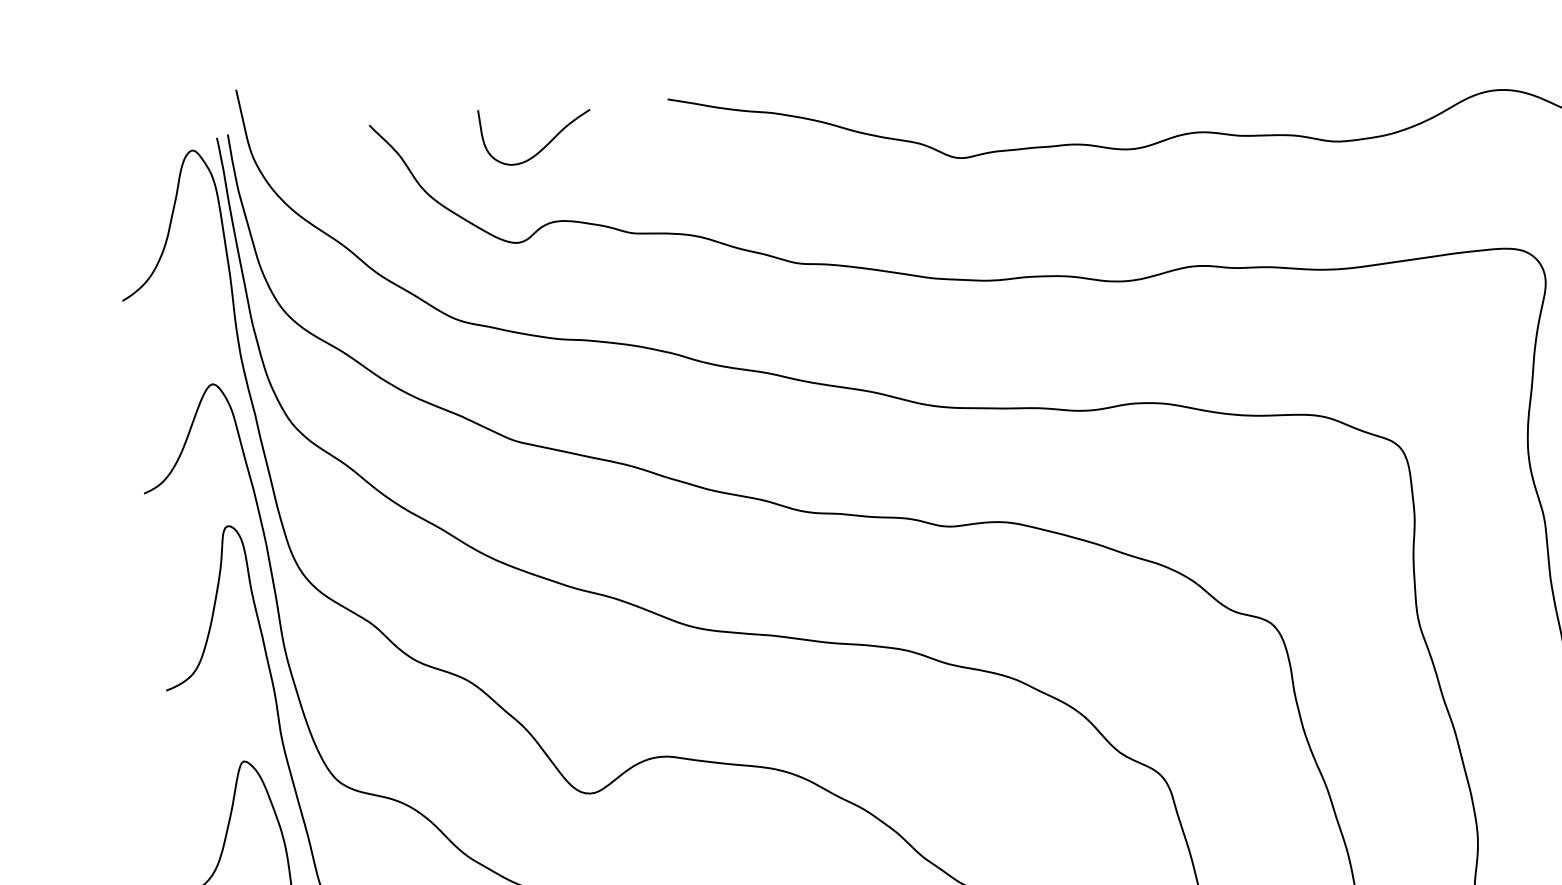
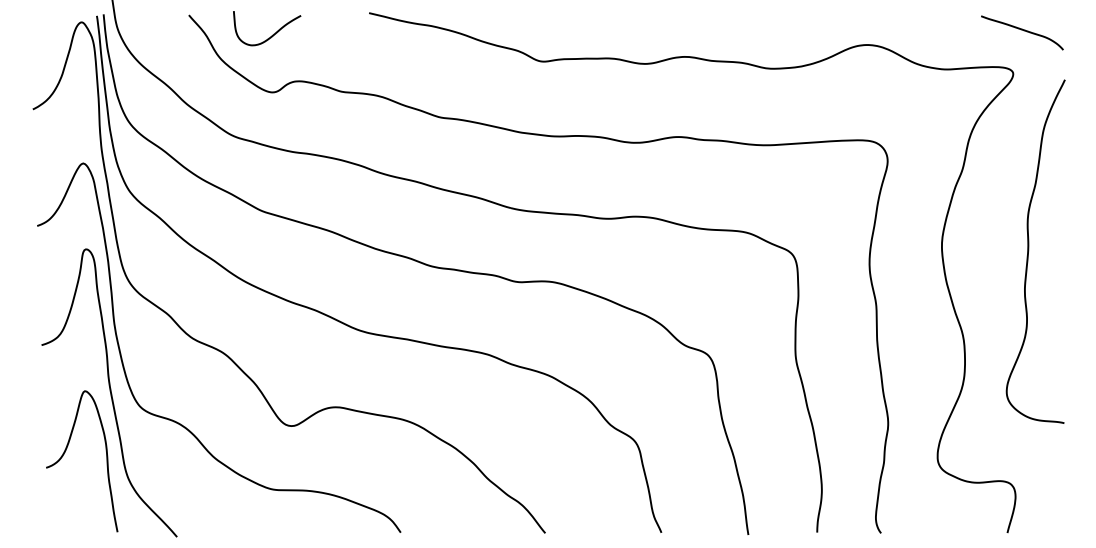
curve: (545, 144) -> (272, 34), moved

